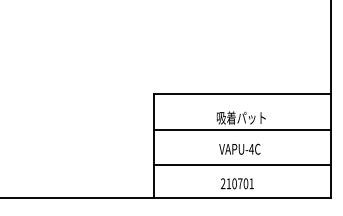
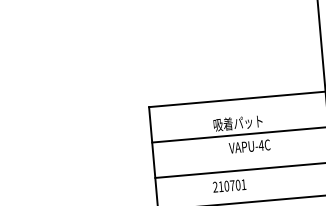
text: (239, 148) -> (249, 145), moved
text: (236, 183) -> (228, 185), moved

